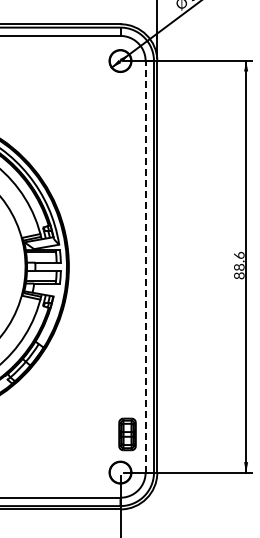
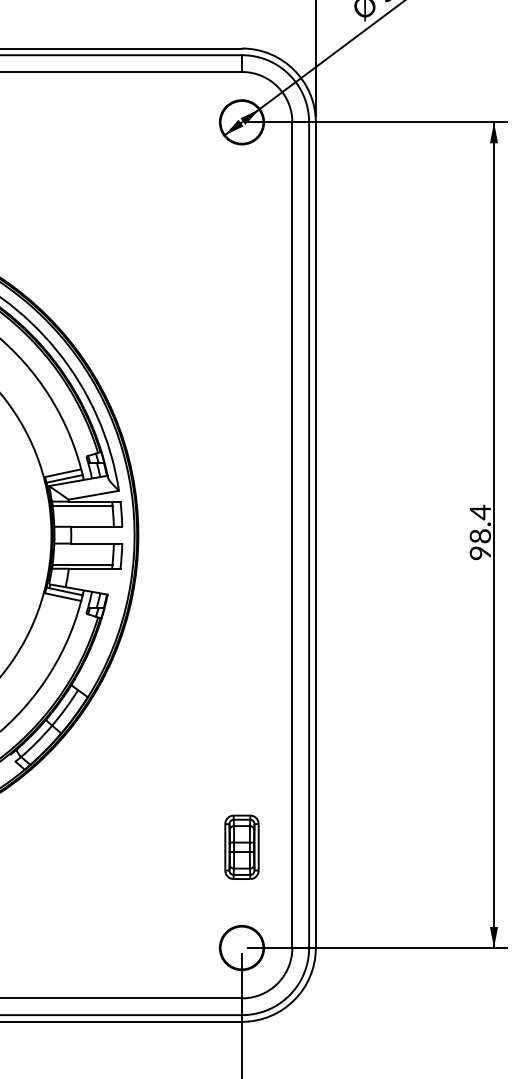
text: (239, 265) -> (480, 532), 88.6 -> 98.4
line: (145, 266) -> (292, 534), dashed -> solid
part: (127, 434) -> (241, 847), moved

